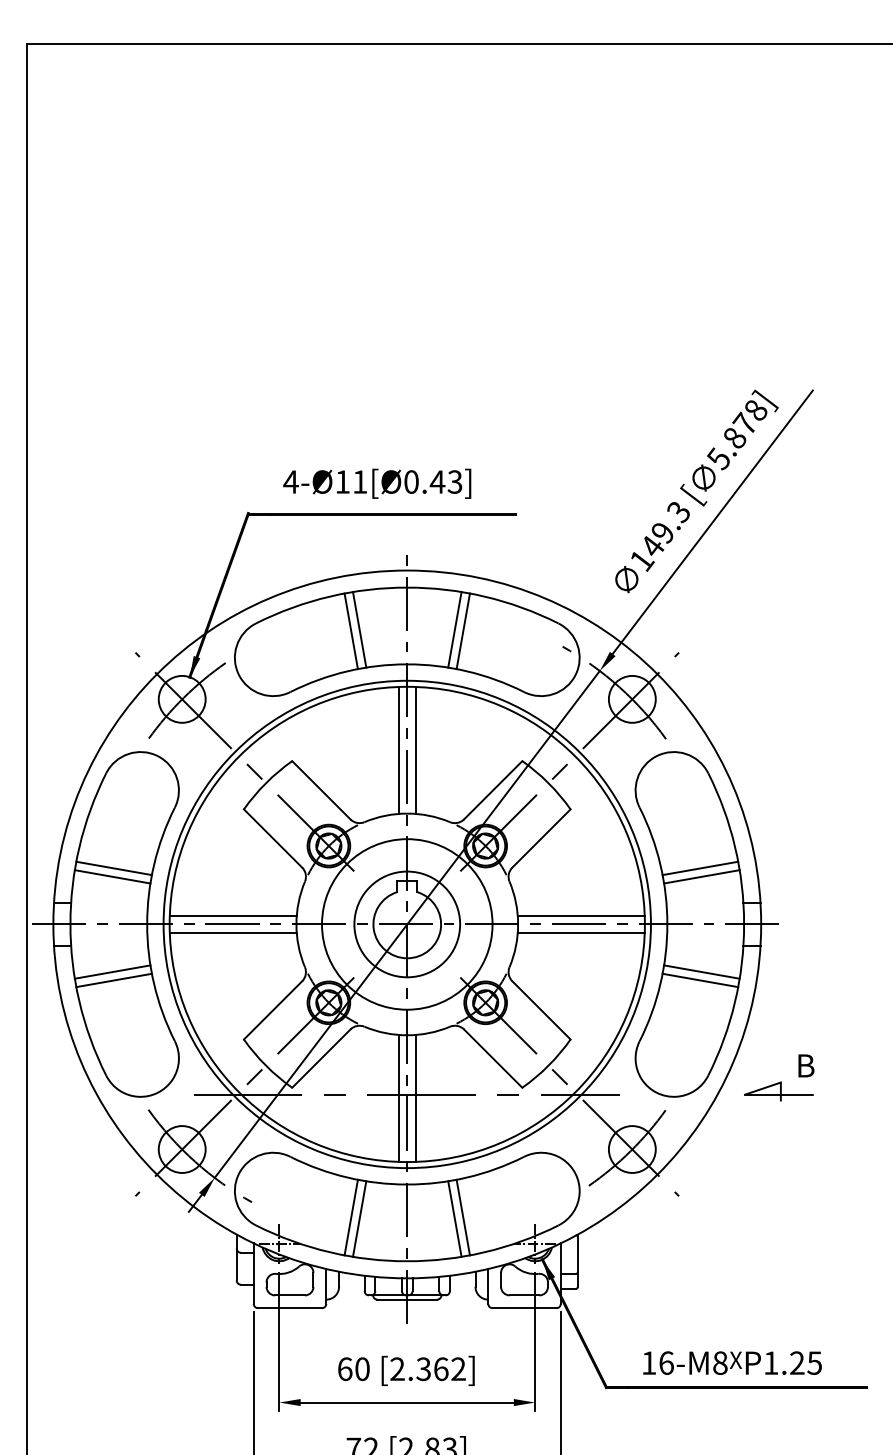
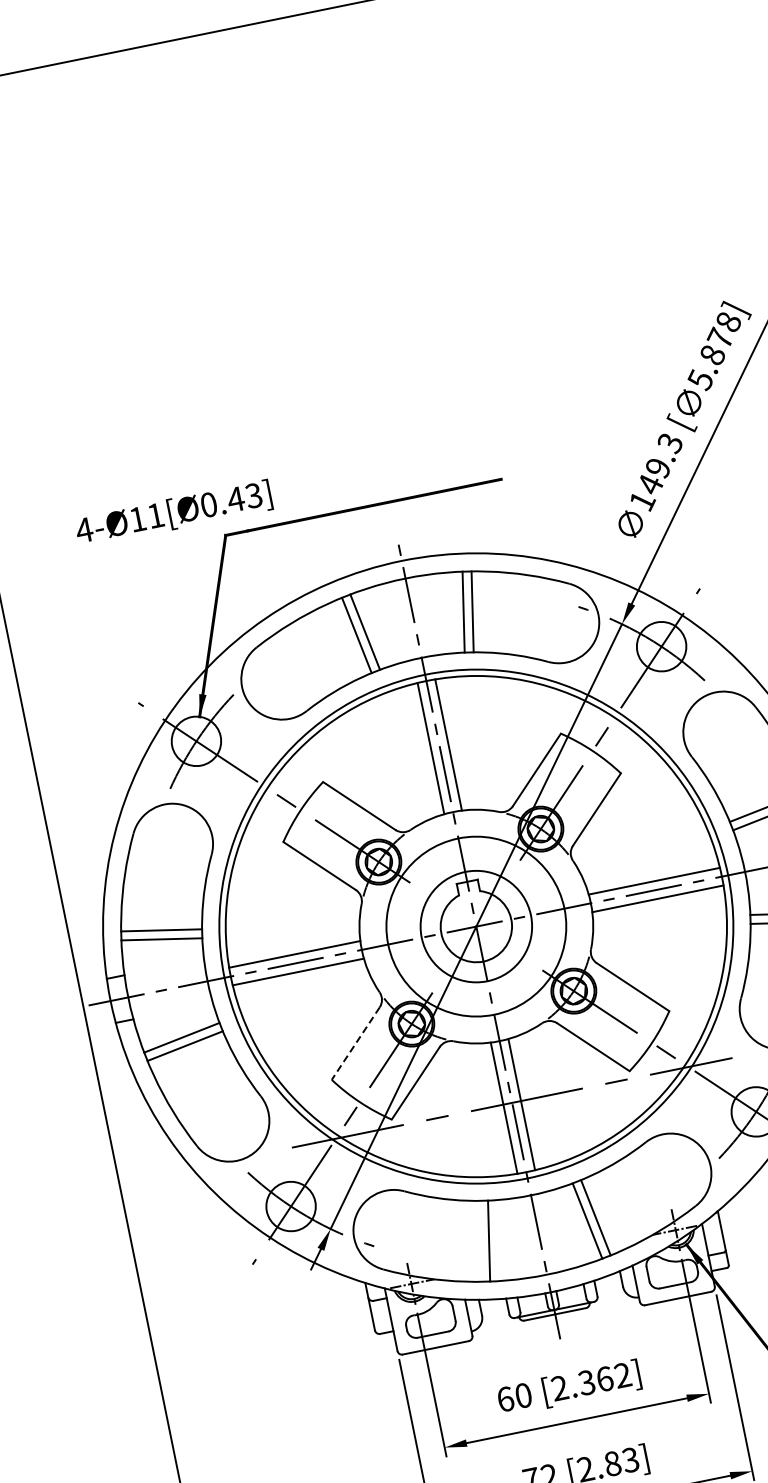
text: (377, 483) -> (174, 513), moved
line: (272, 1010) -> (355, 1043), solid -> dashed
line: (350, 1217) -> (479, 1241), removed

